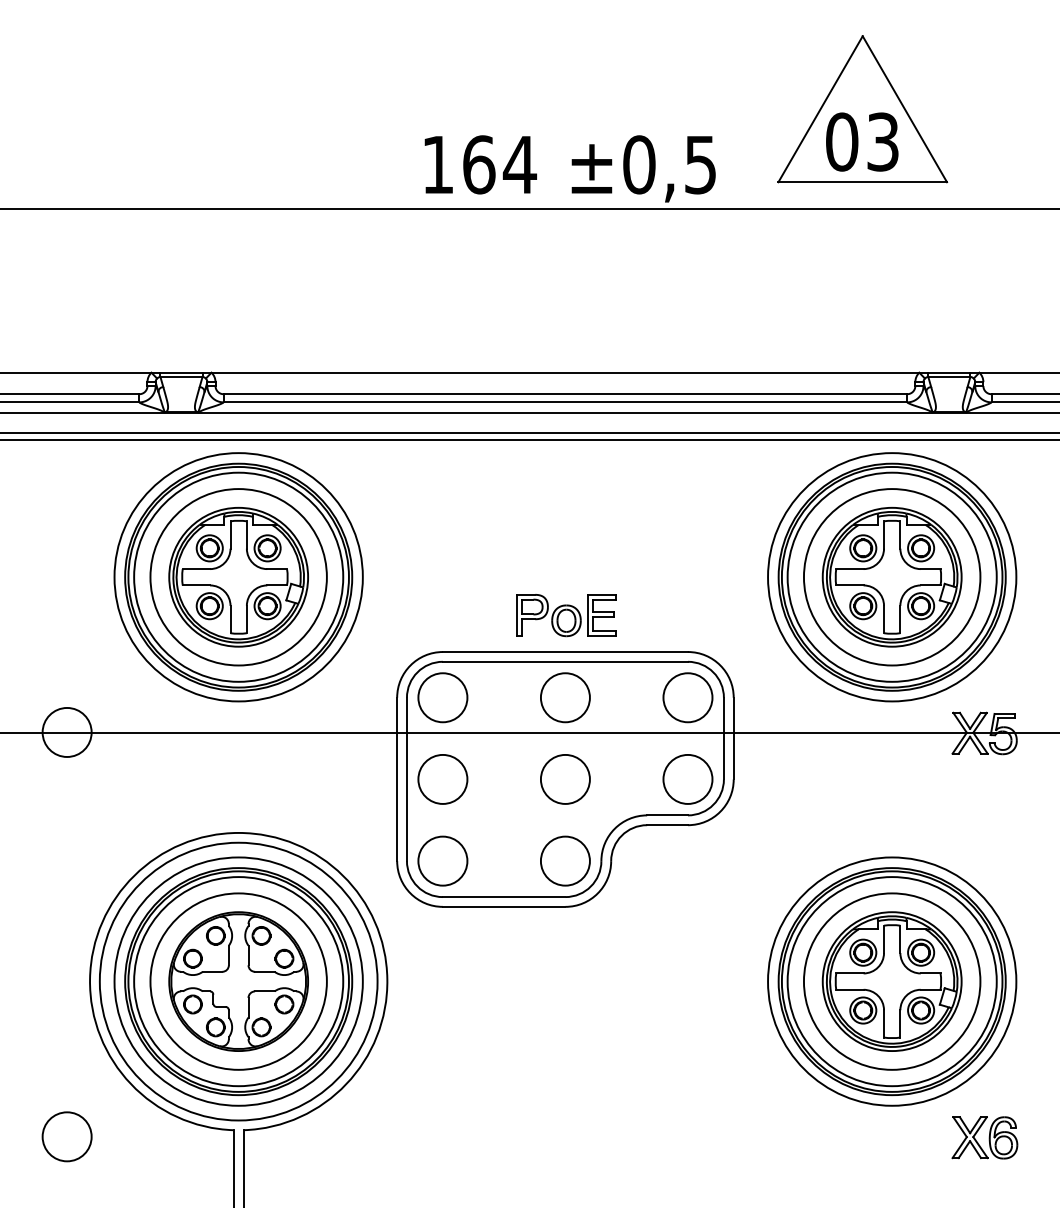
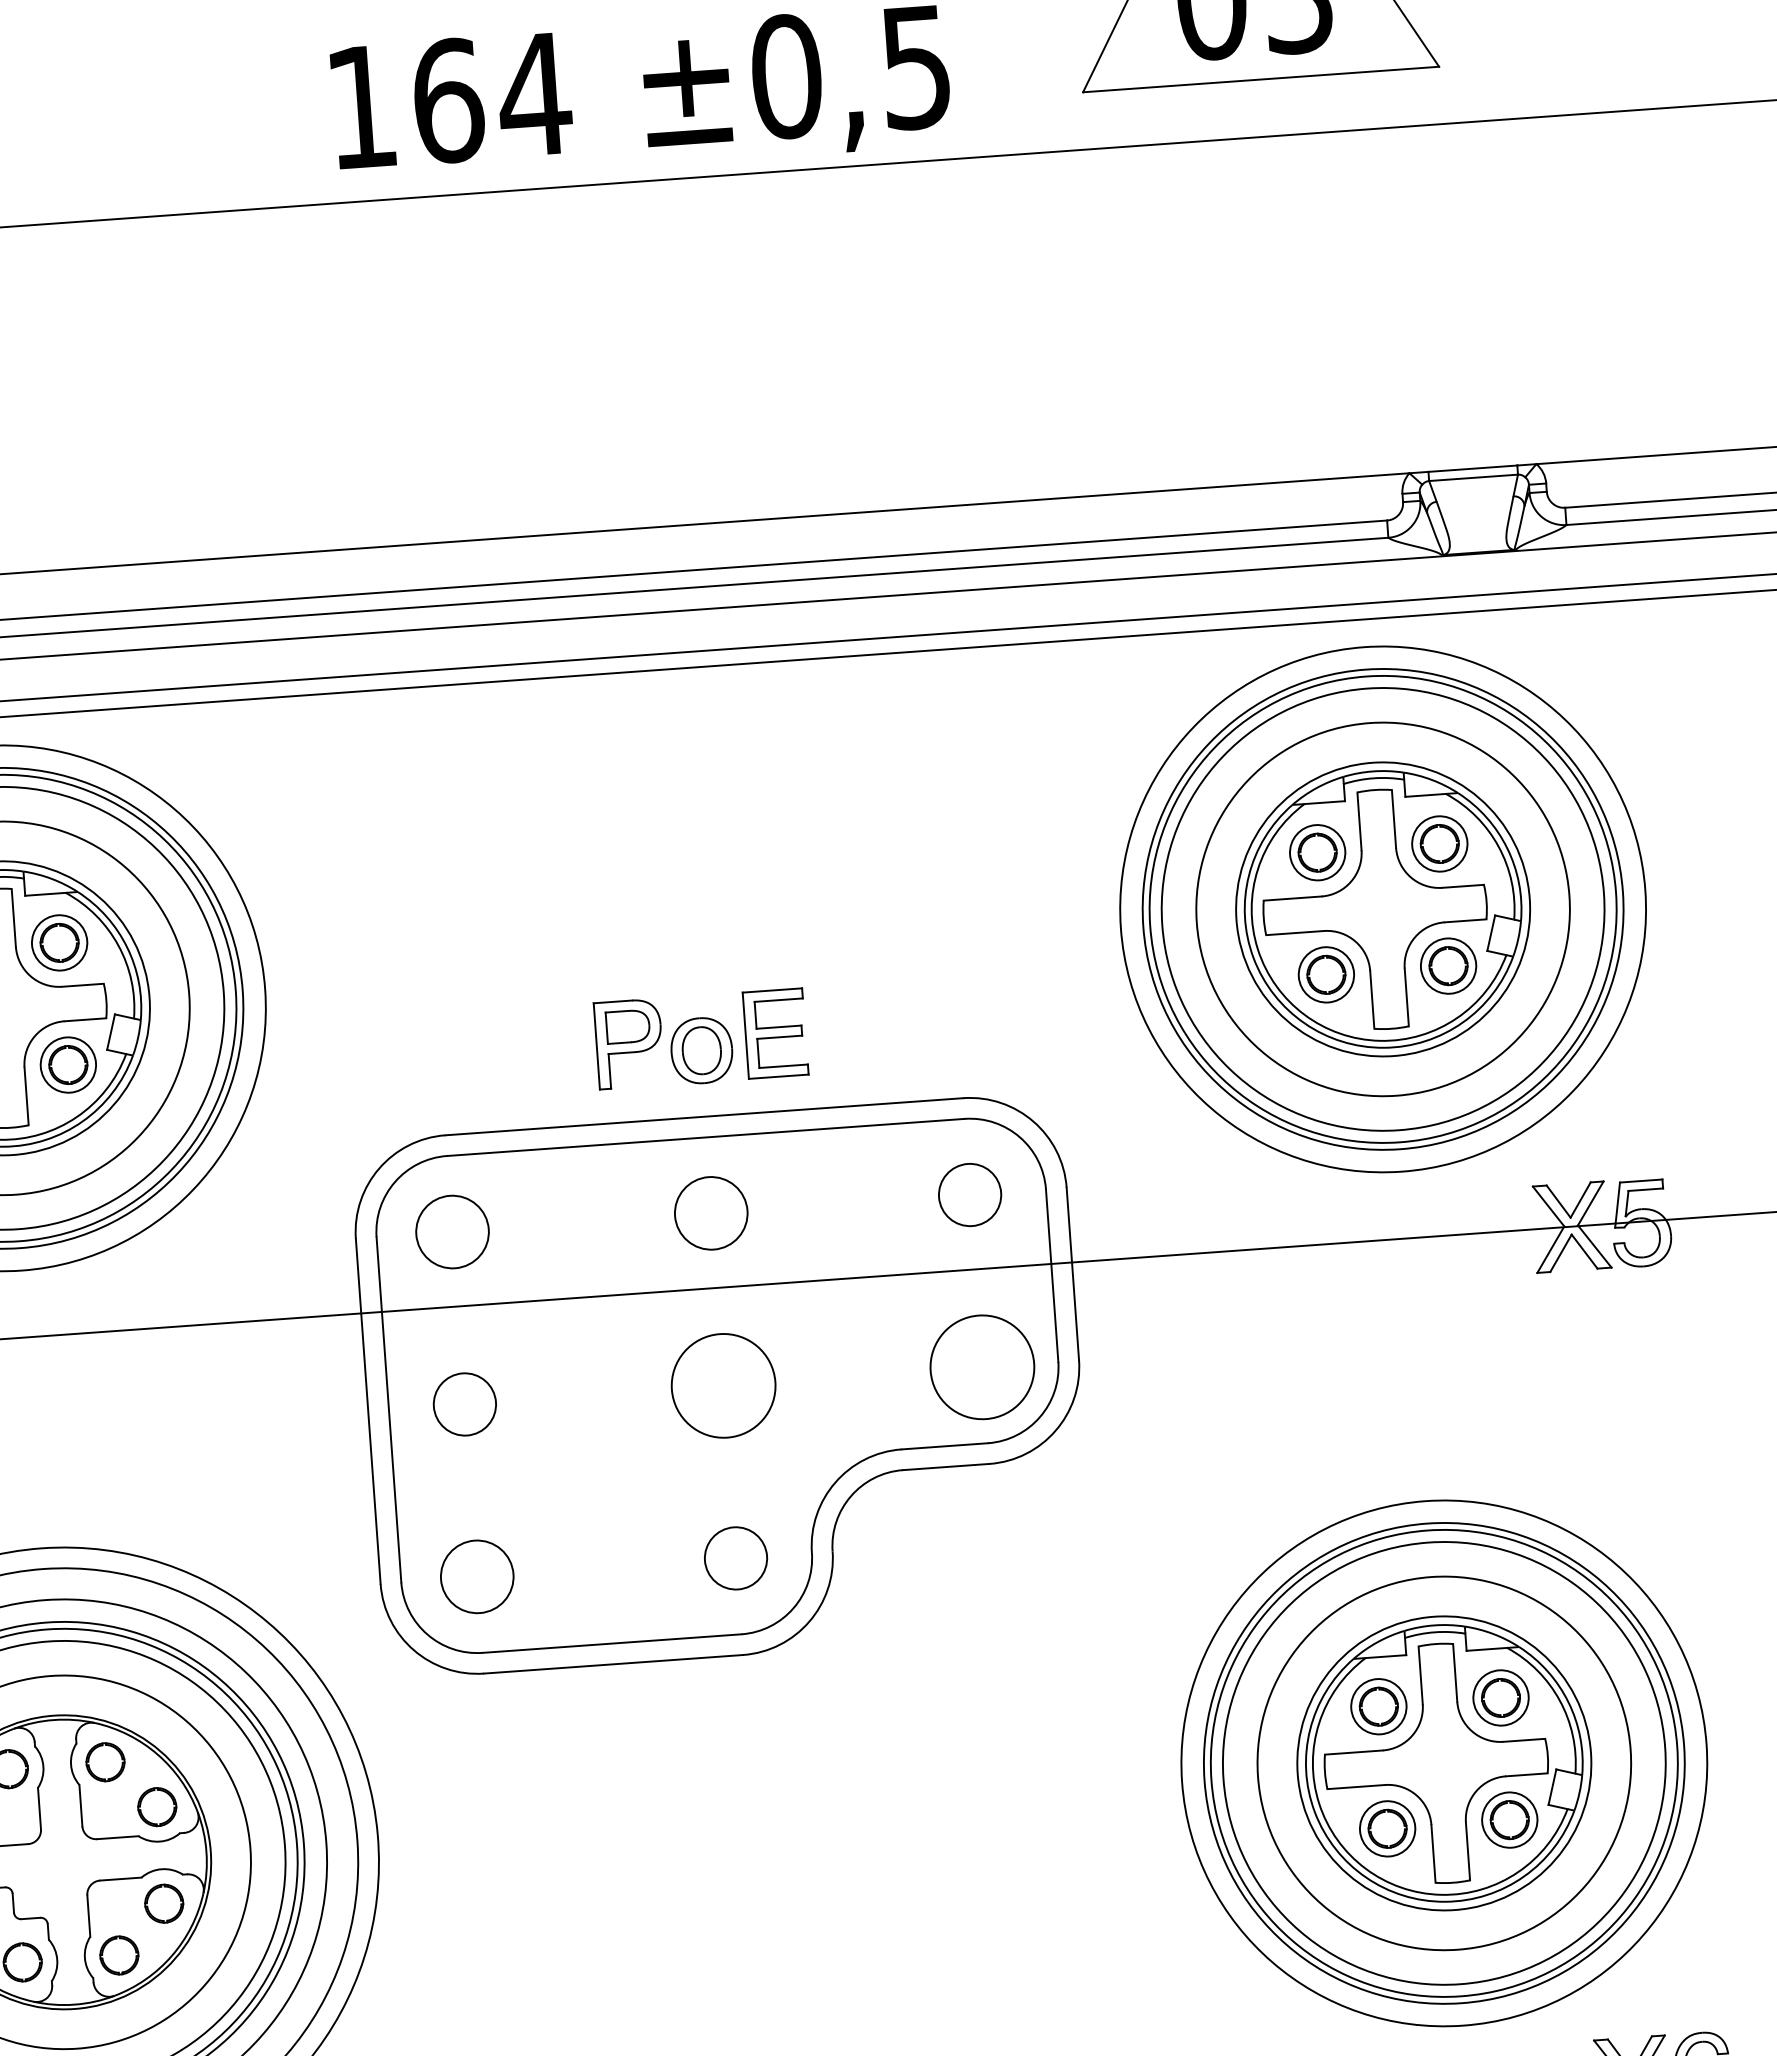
circle: (442, 697) -> (451, 1231), size x0.7
circle: (564, 697) -> (709, 1212), size x0.7
circle: (687, 697) -> (969, 1194), size x0.6
circle: (442, 779) -> (463, 1404), size x0.6
circle: (442, 860) -> (476, 1575), size x0.7
circle: (564, 860) -> (733, 1557), size x0.6

